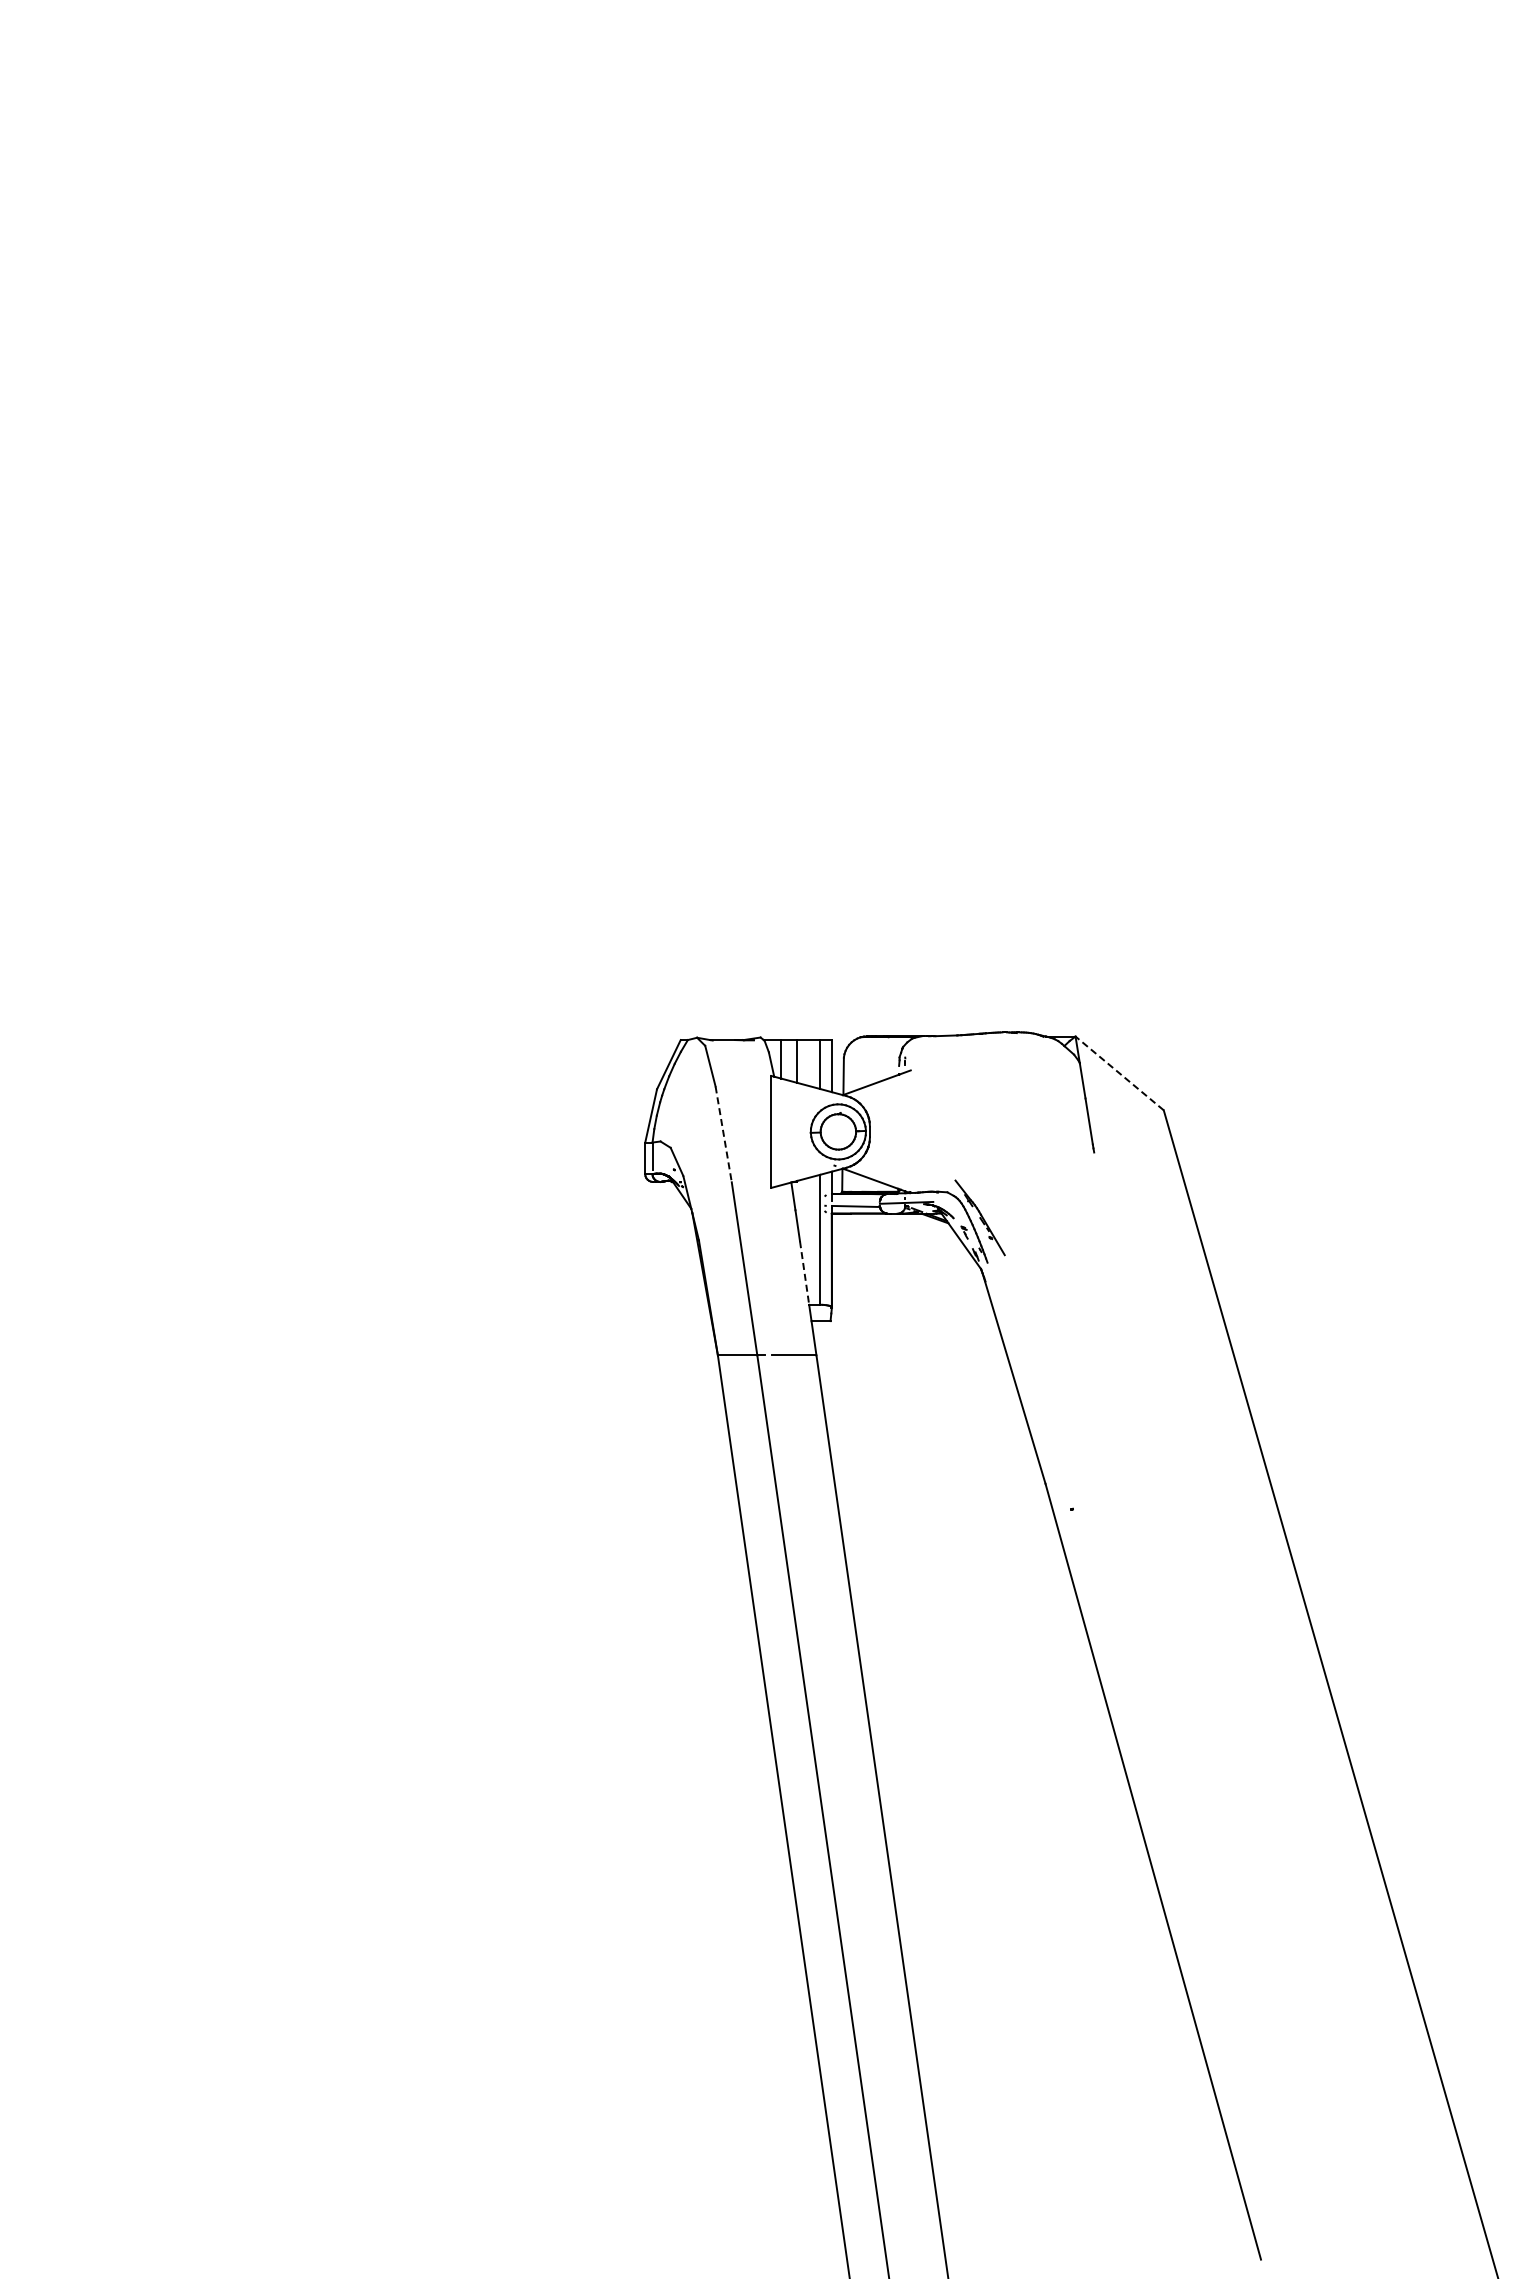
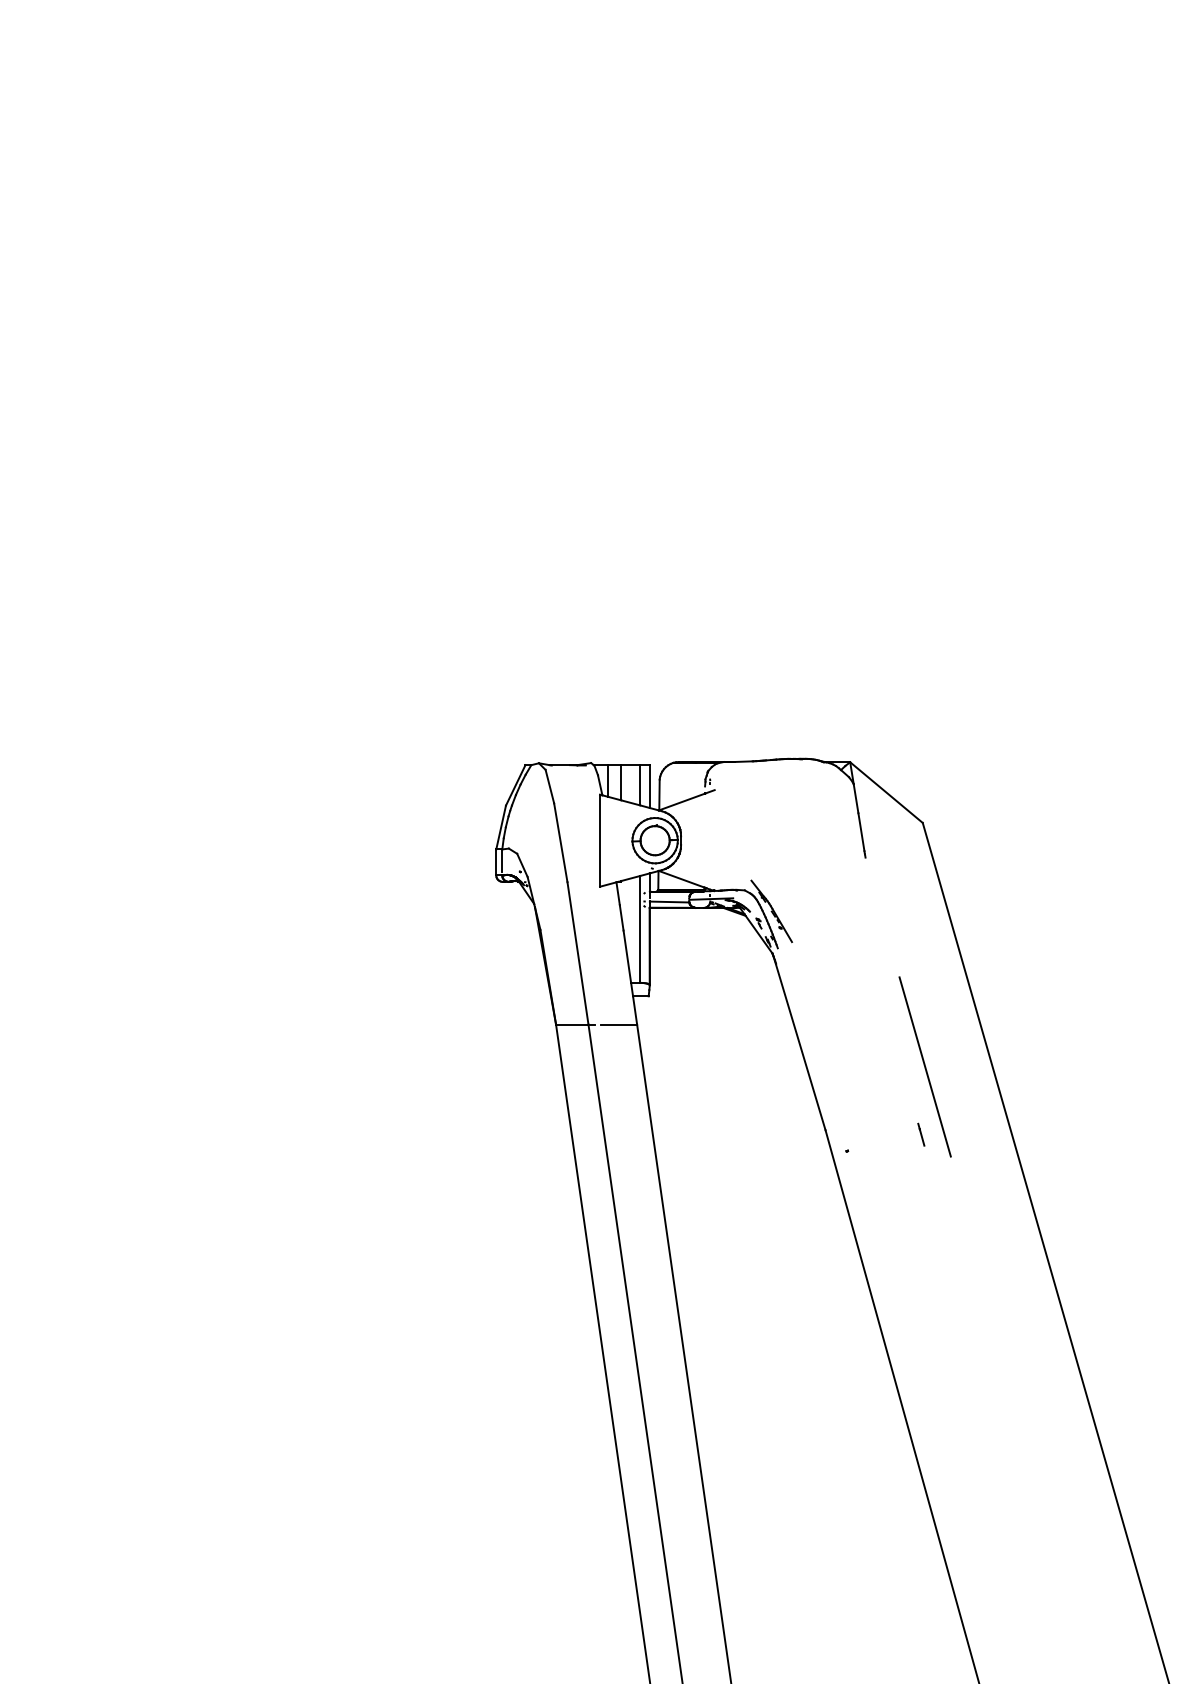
line: (1119, 1073) -> (886, 792), dashed -> solid
line: (723, 1134) -> (560, 842), dashed -> solid
line: (804, 1273) -> (627, 957), dashed -> solid
line: (1166, 1406) -> (925, 1066), added
line: (1161, 1489) -> (920, 1134), added

